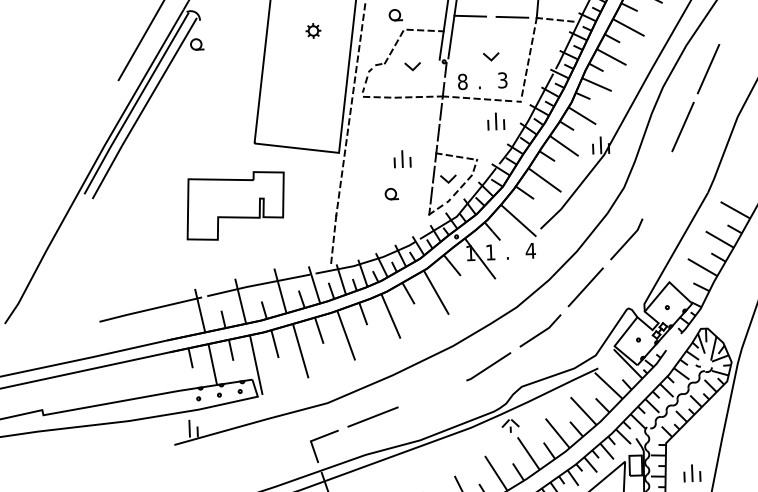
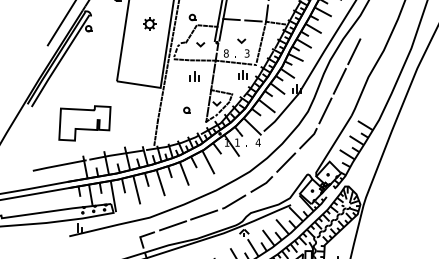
part: (312, 29) -> (149, 23), size x1.67
part: (402, 159) -> (194, 76), moved
line: (657, 184) -> (325, 110), added
part: (234, 206) -> (84, 123), moved
line: (432, 393) -> (204, 214), added

